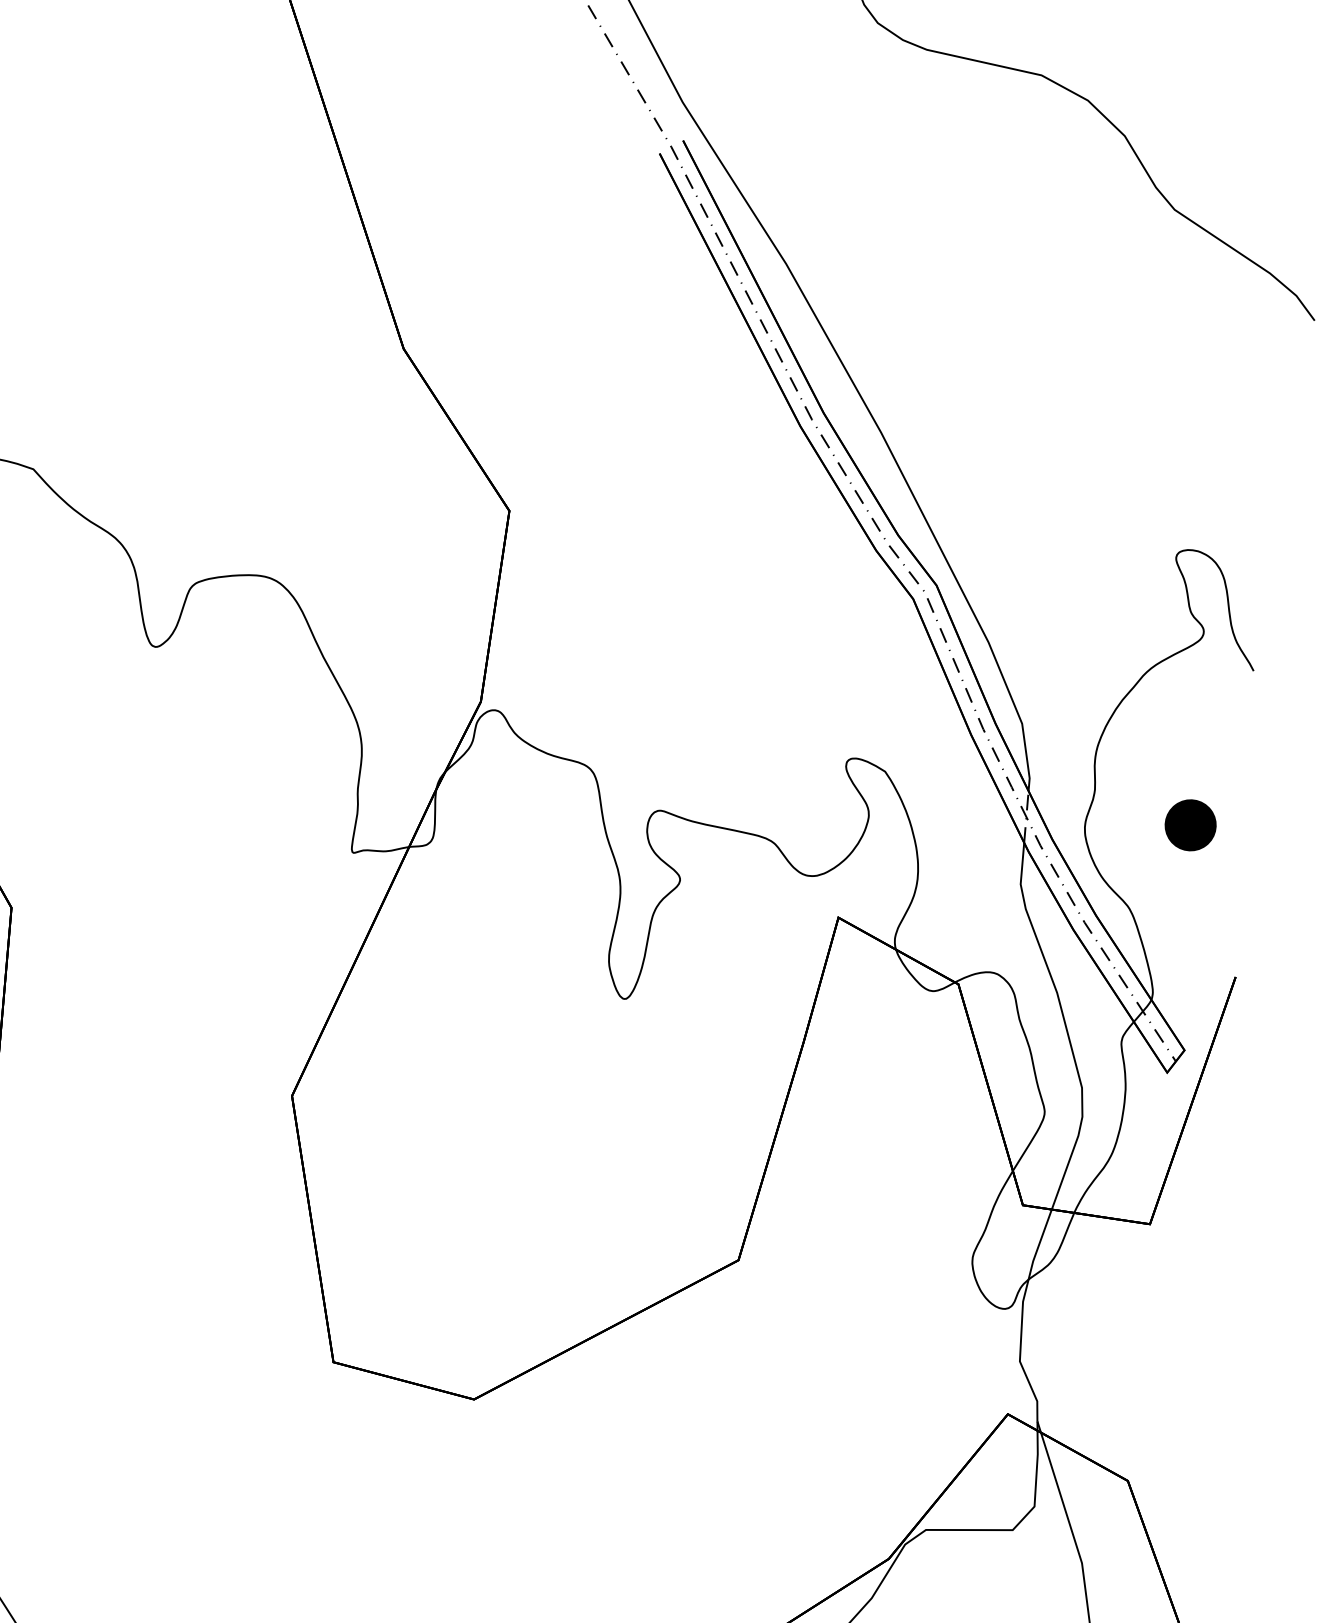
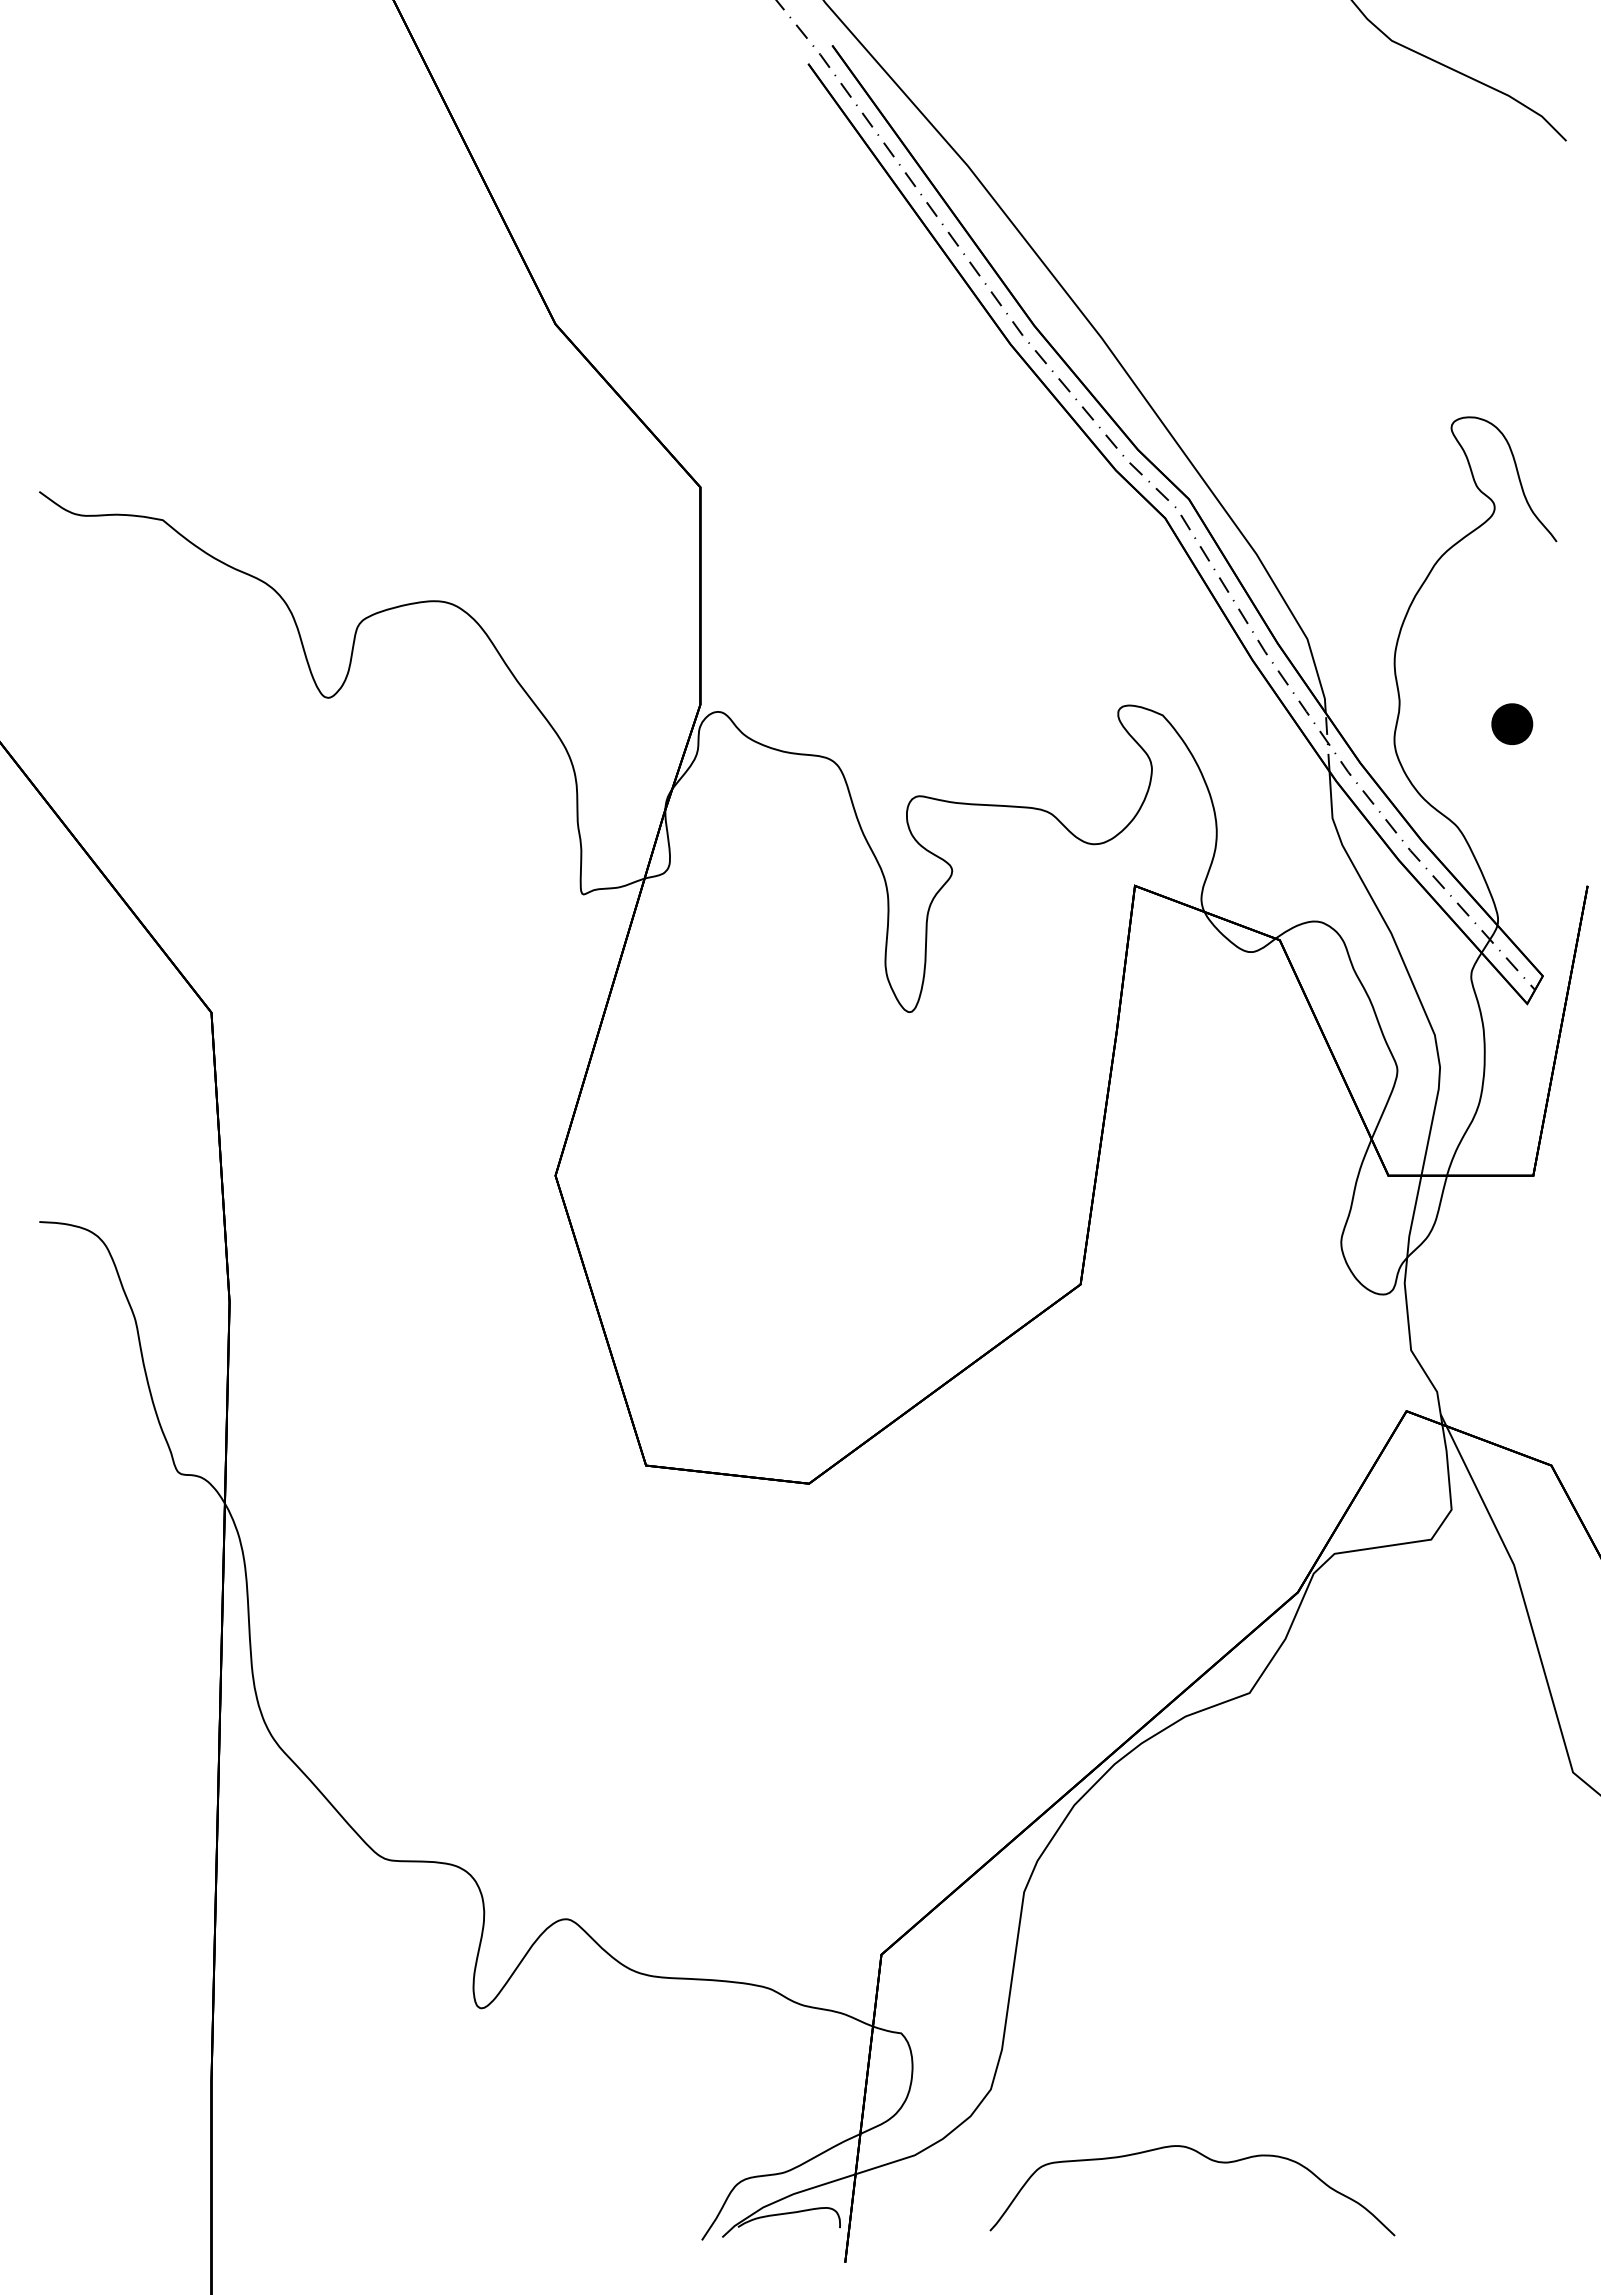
part: (1191, 824) -> (1512, 723), size x0.71

